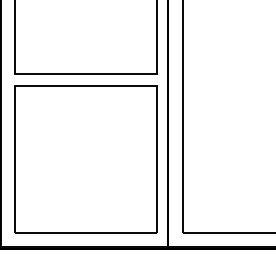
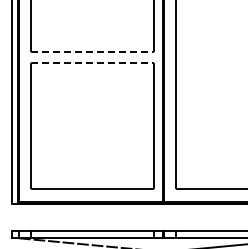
line: (86, 74) -> (93, 52), solid -> dashed
line: (86, 85) -> (93, 62), solid -> dashed

